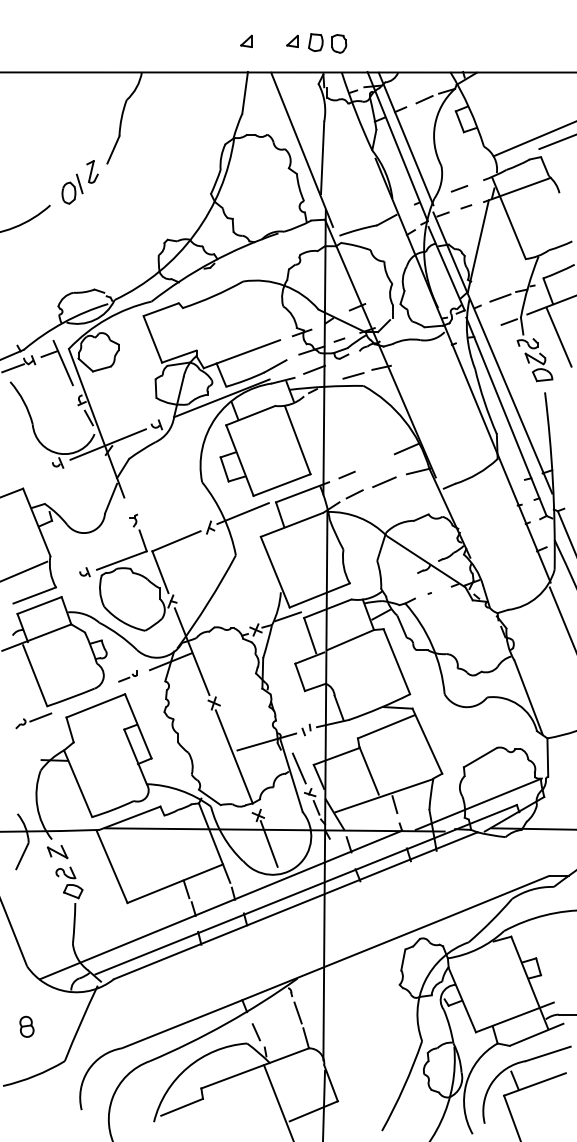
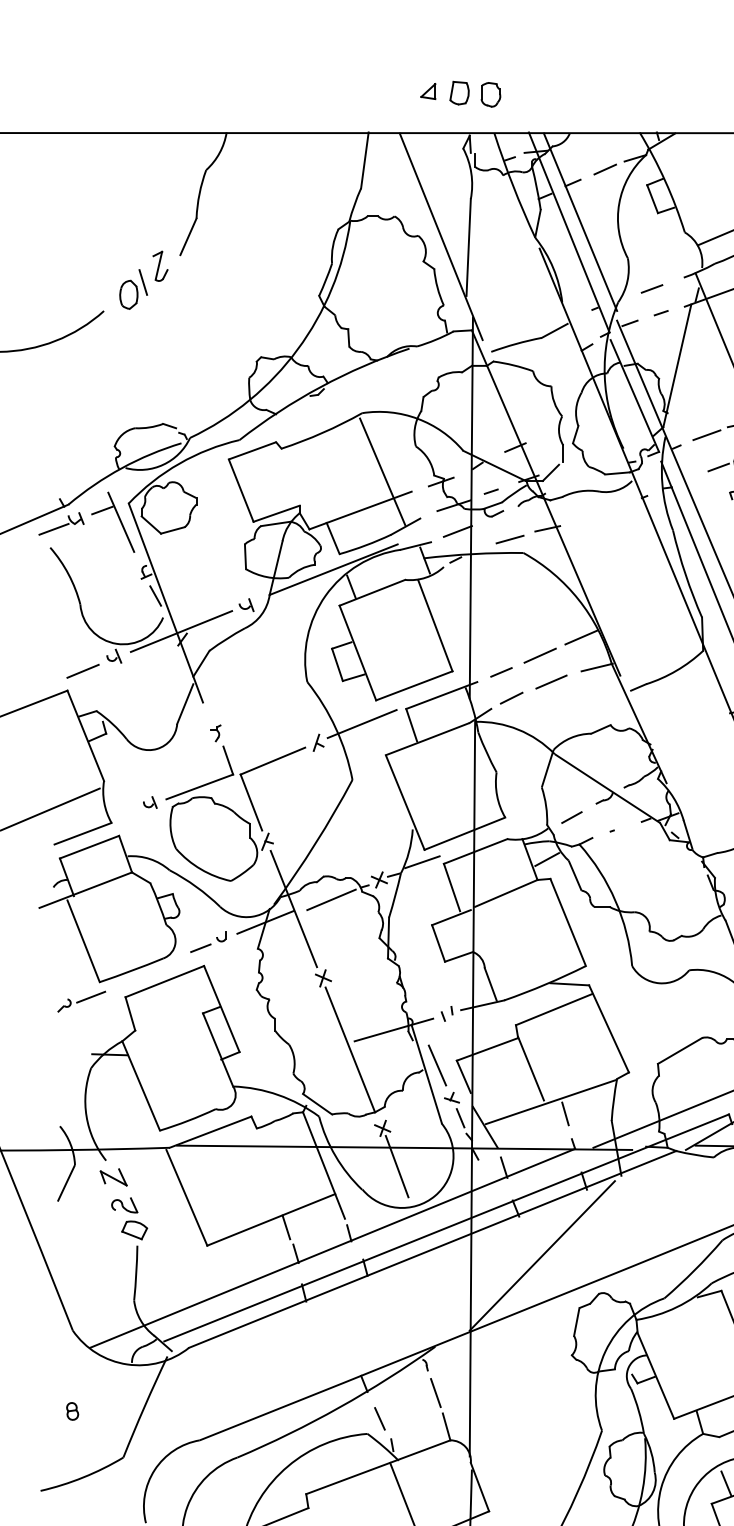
part: (246, 40) -> (366, 90), removed
line: (258, 325) -> (382, 472), added
line: (375, 462) -> (539, 655), added
line: (34, 474) -> (82, 671), added
line: (399, 583) -> (571, 817), added
line: (220, 644) -> (331, 899), added
part: (127, 676) -> (207, 942), size x1.43
line: (377, 910) -> (542, 1255), added
part: (26, 1026) -> (71, 1411), size x0.62

